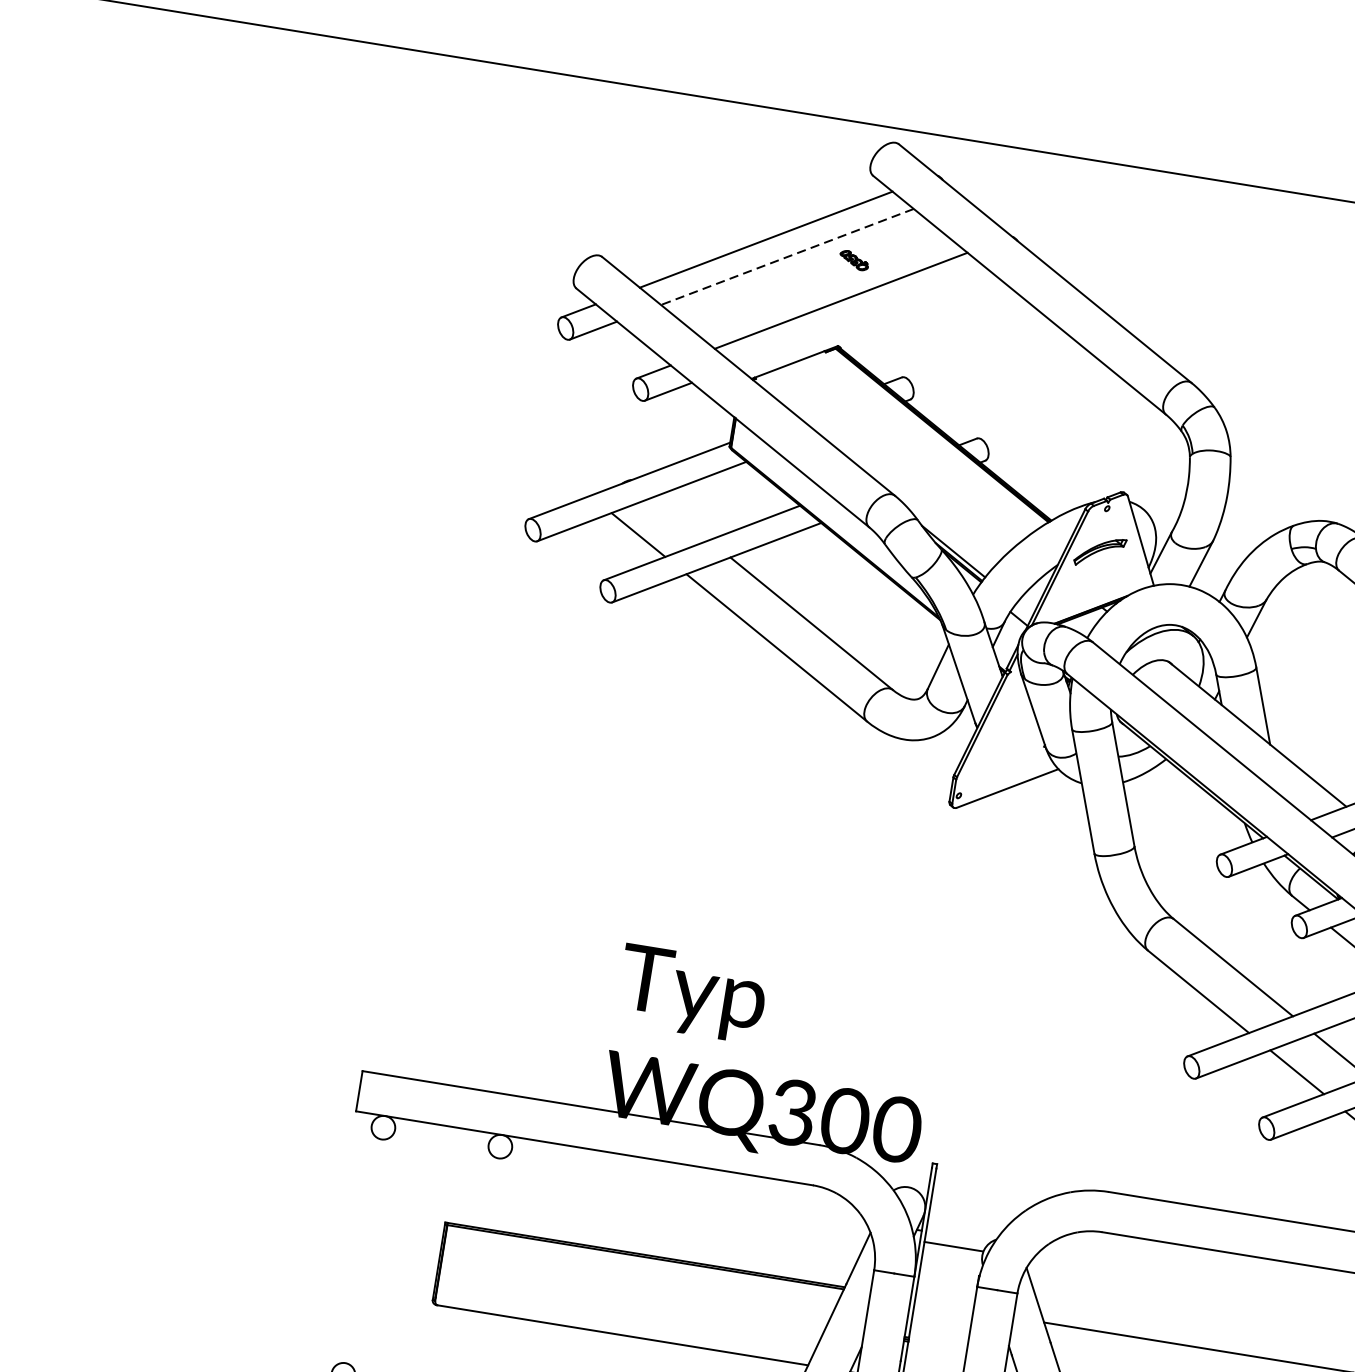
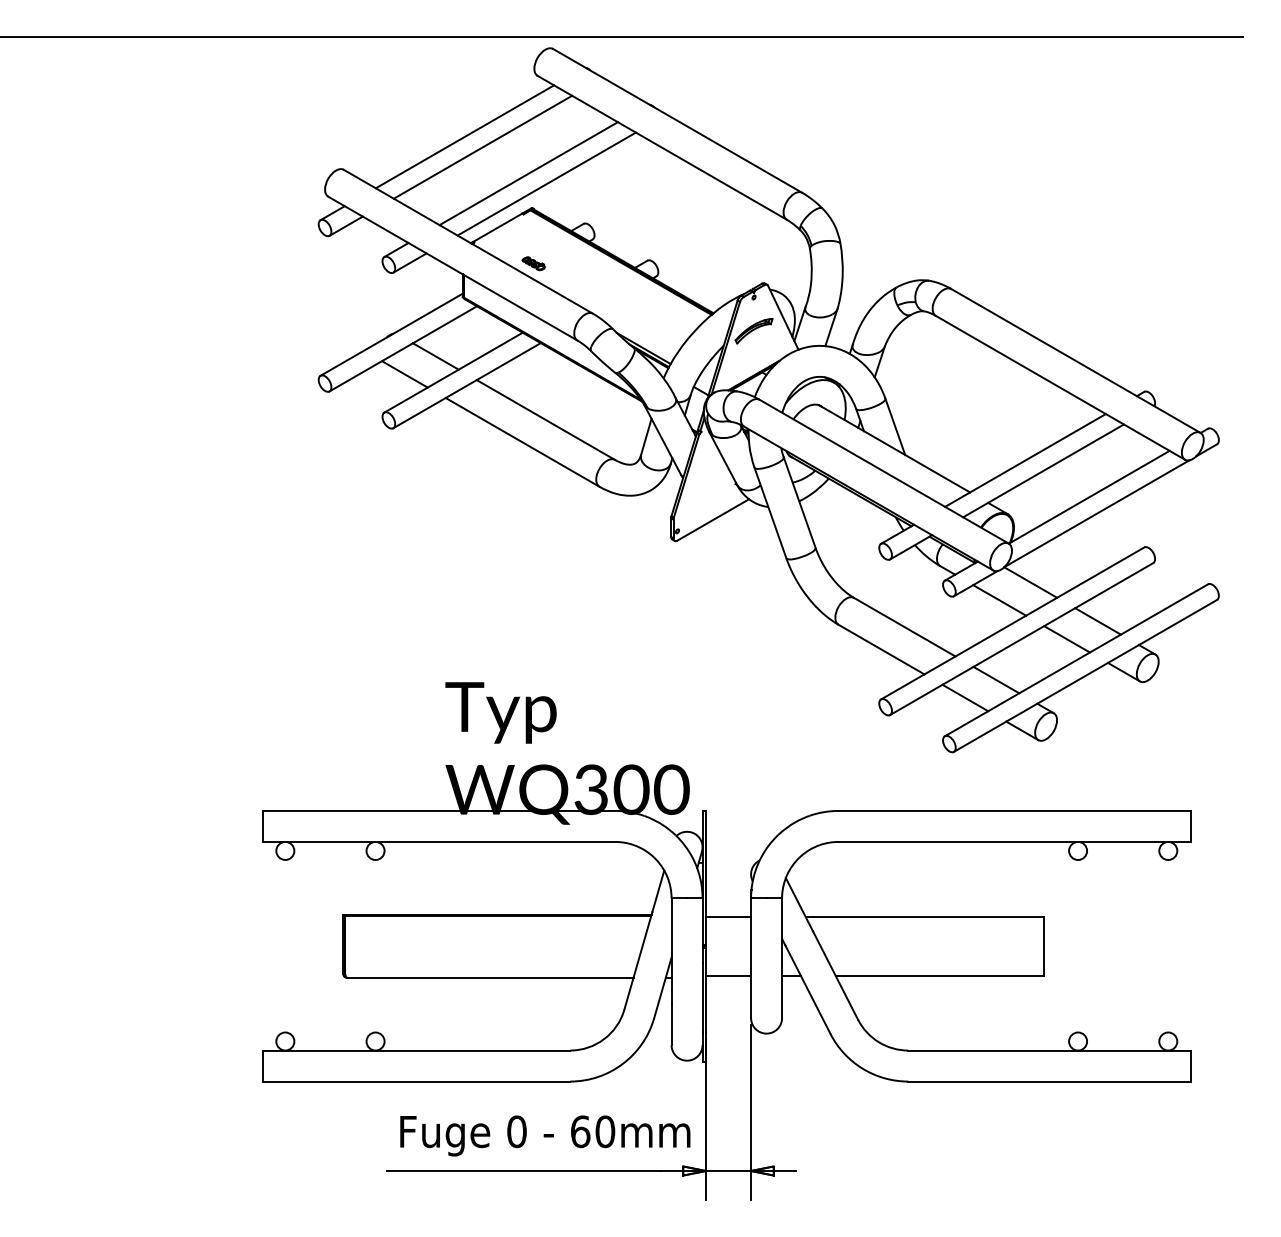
line: (788, 257) -> (483, 147), dashed -> solid
part: (854, 260) -> (533, 263), moved
line: (862, 317) -> (546, 183), added
line: (681, 518) -> (435, 356), added
line: (953, 1246) -> (728, 916), moved

